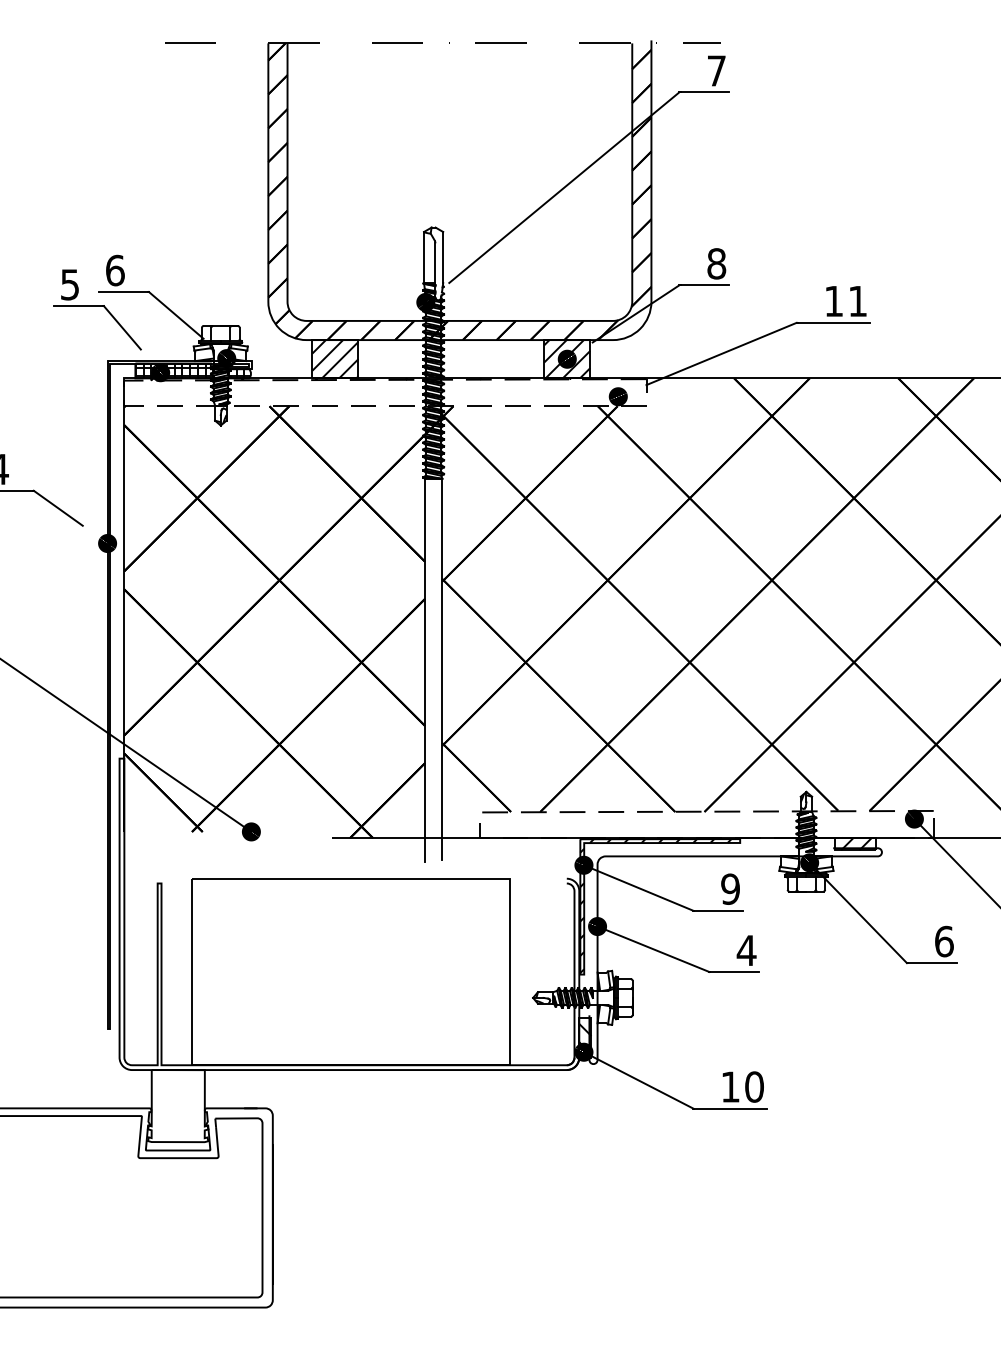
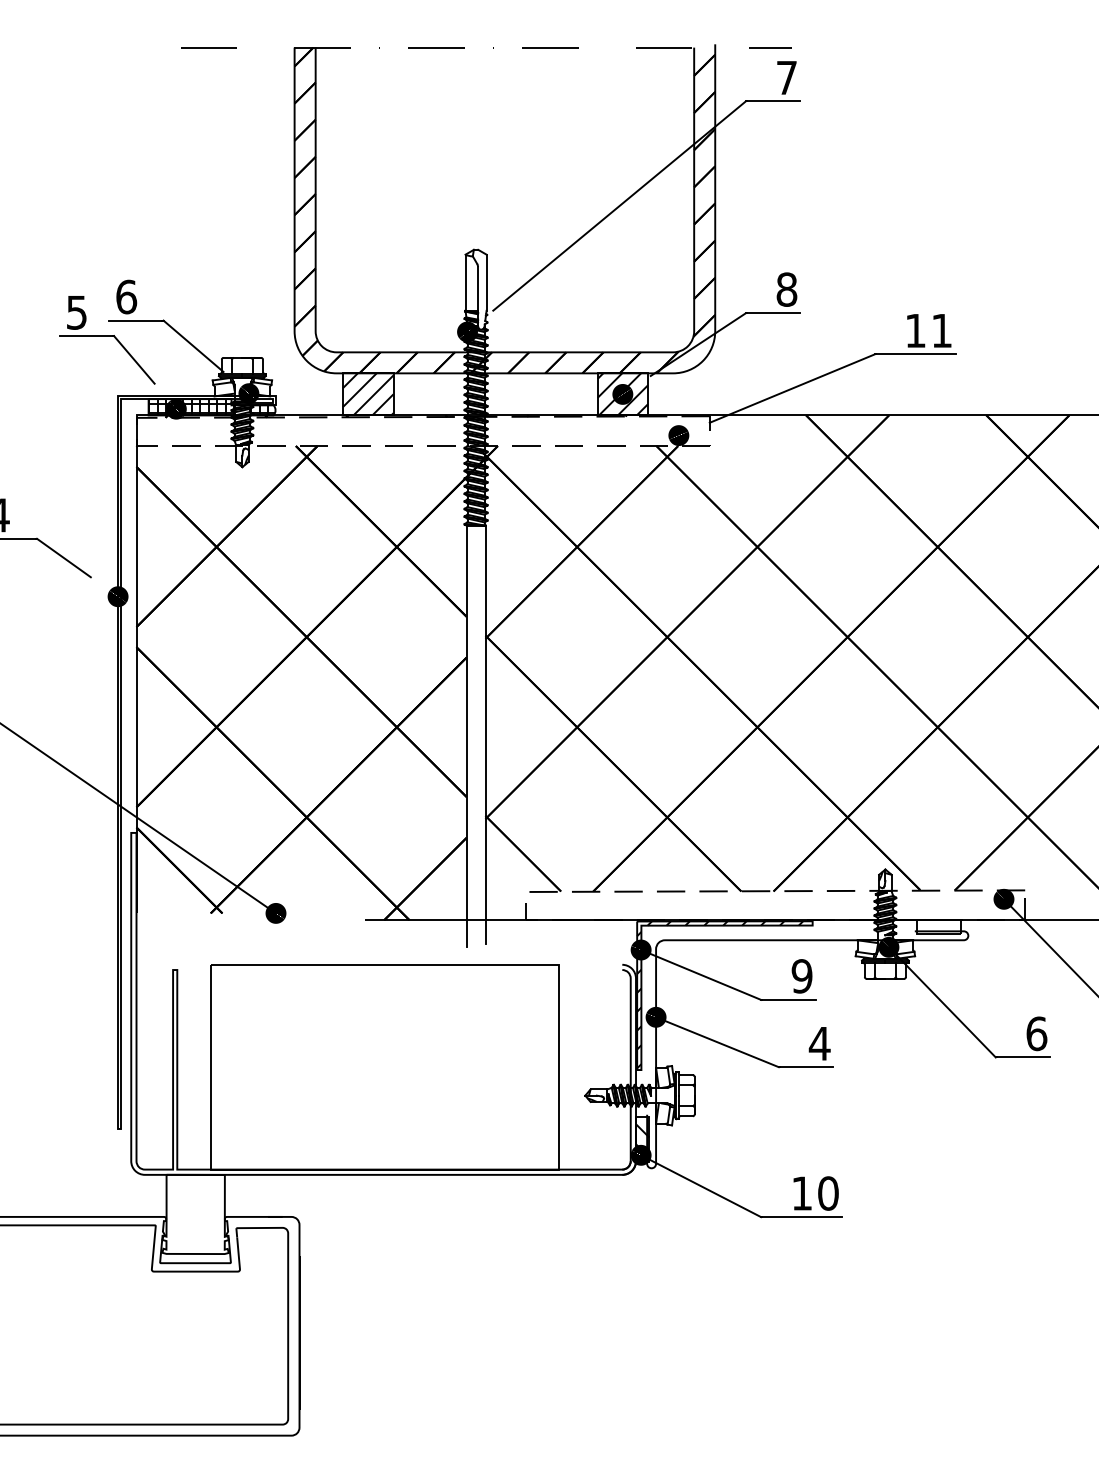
hatch: (852, 844) -> (935, 927), removed

